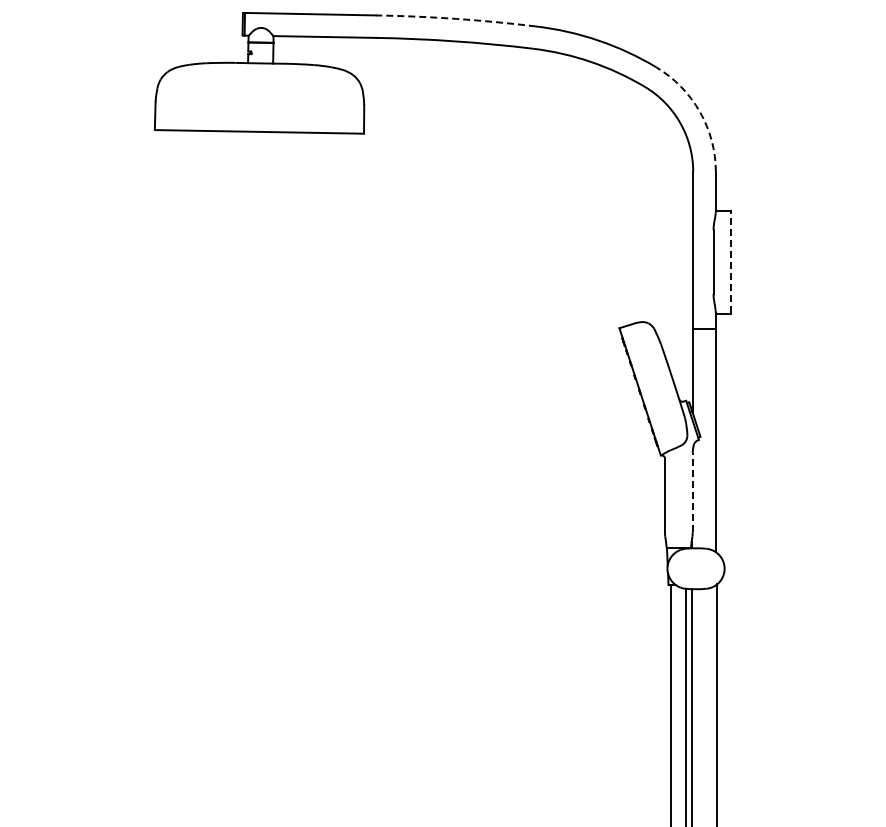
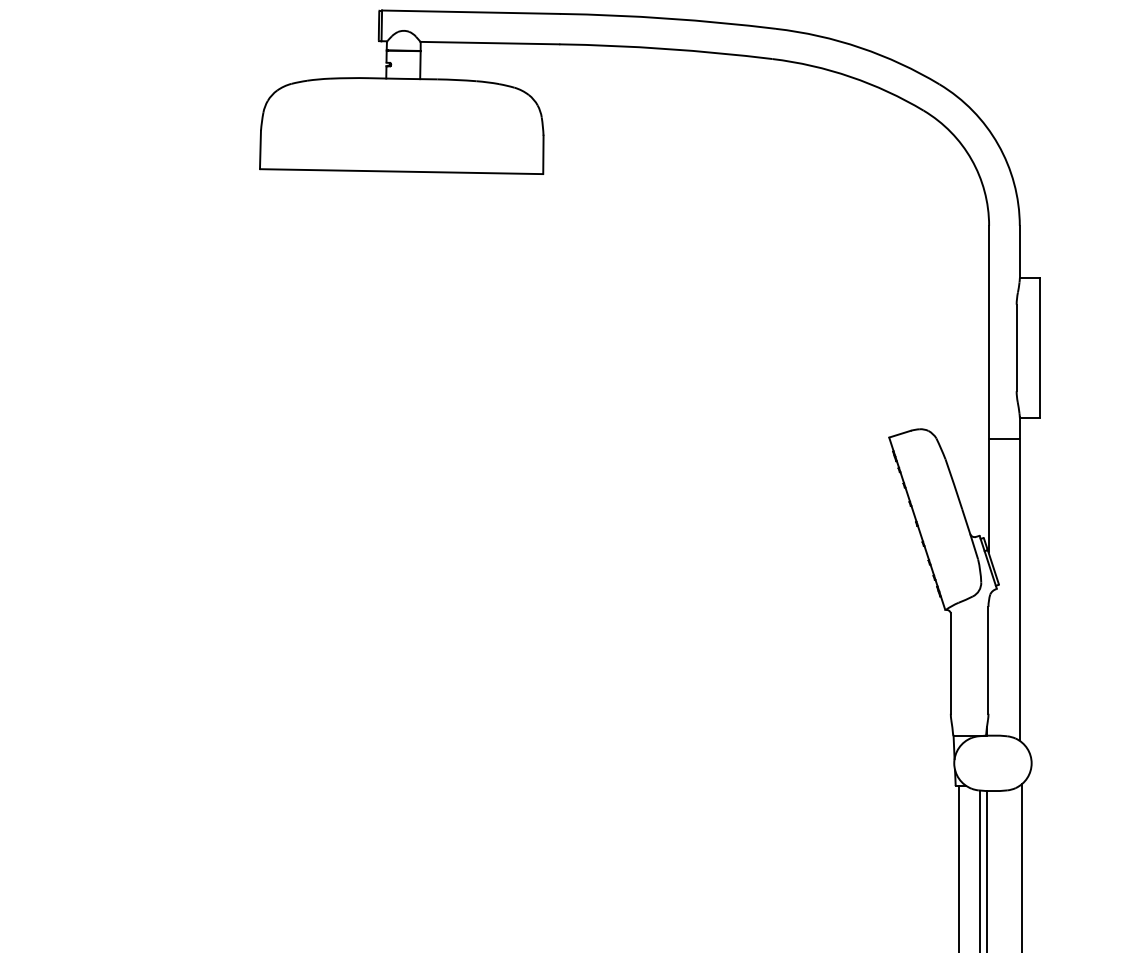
arc: (456, 18) -> (668, 18), dashed -> solid
arc: (699, 111) -> (997, 144), dashed -> solid
line: (730, 261) -> (1039, 347), dashed -> solid
line: (692, 492) -> (988, 660), dashed -> solid

